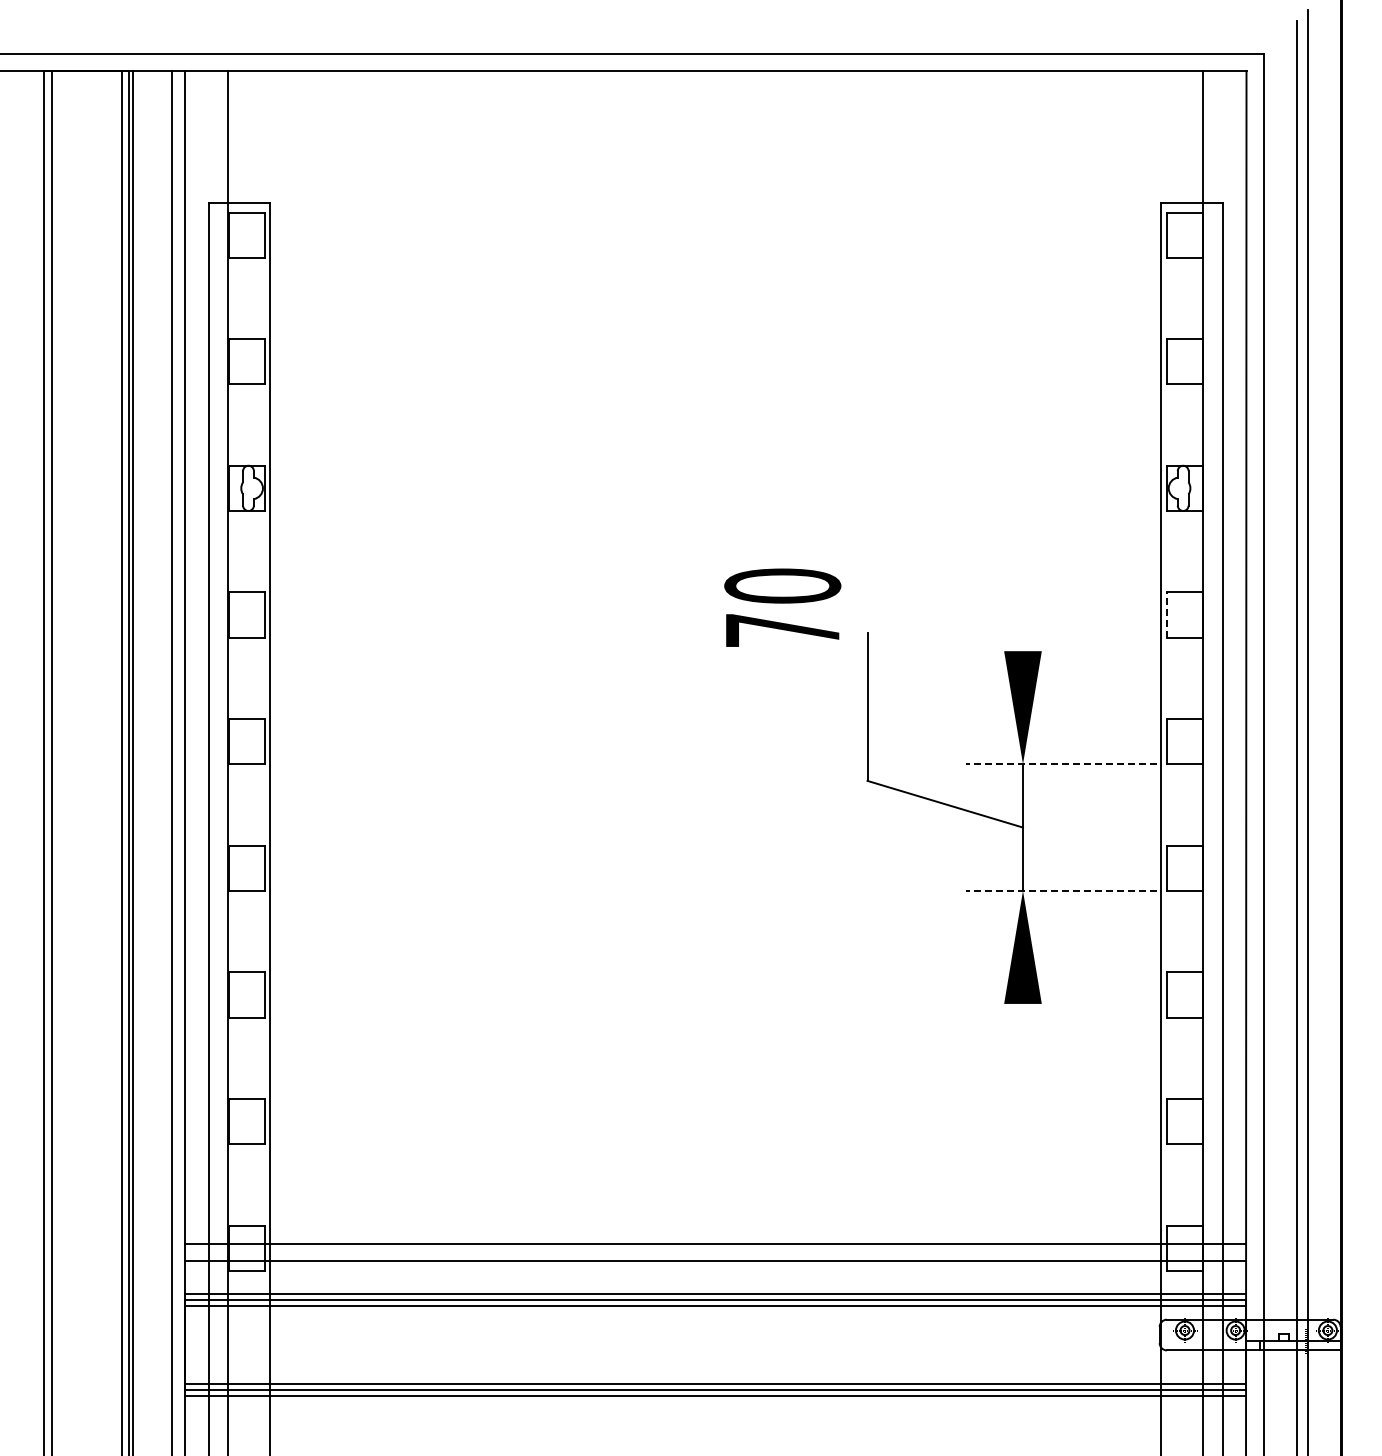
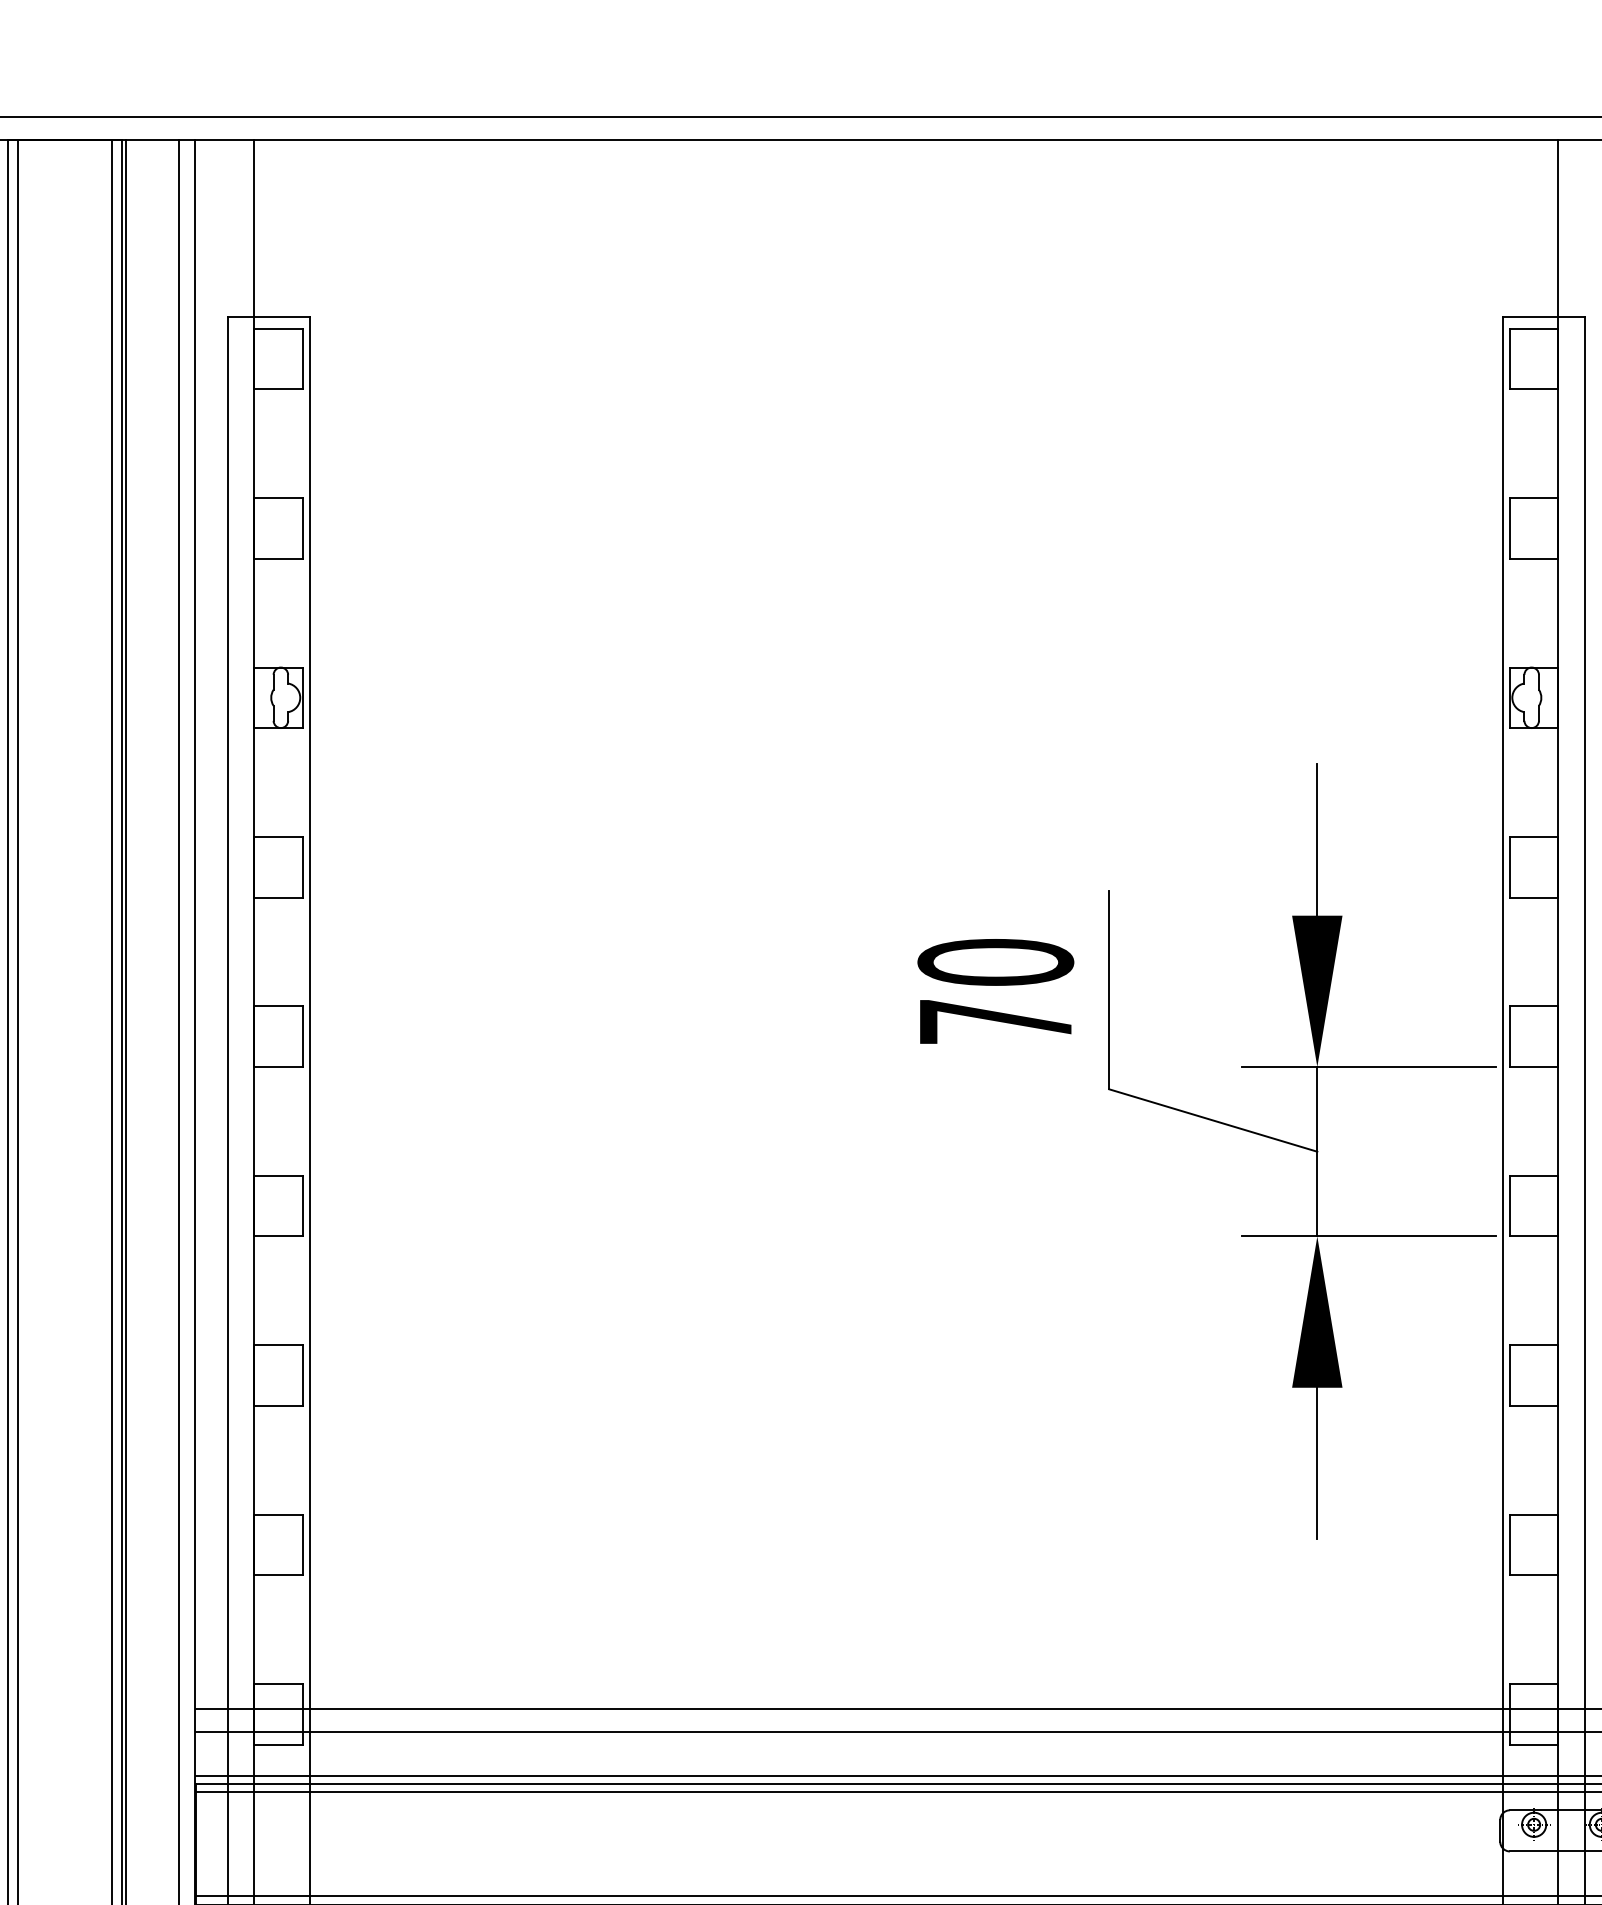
line: (1022, 594) -> (1316, 839), added
text: (782, 607) -> (995, 991), moved
line: (1166, 615) -> (1509, 867), dashed -> solid
line: (1061, 764) -> (1368, 1067), dashed -> solid
line: (1061, 890) -> (1368, 1235), dashed -> solid
line: (1022, 1059) -> (1316, 1462), added

